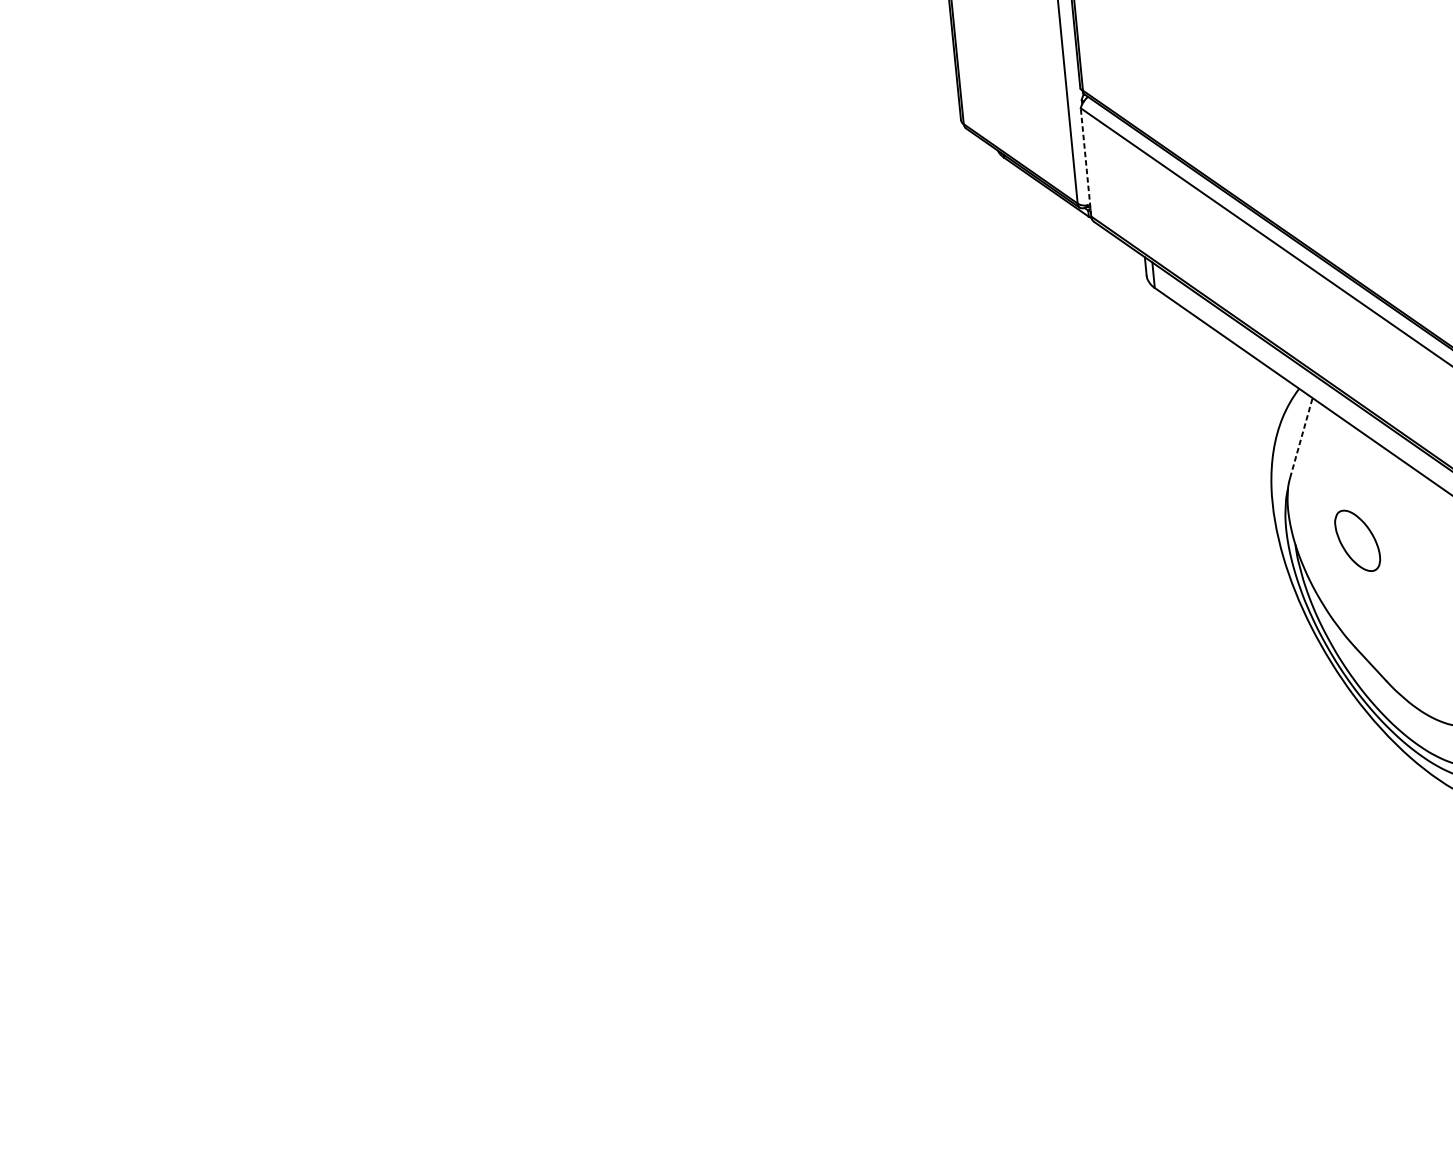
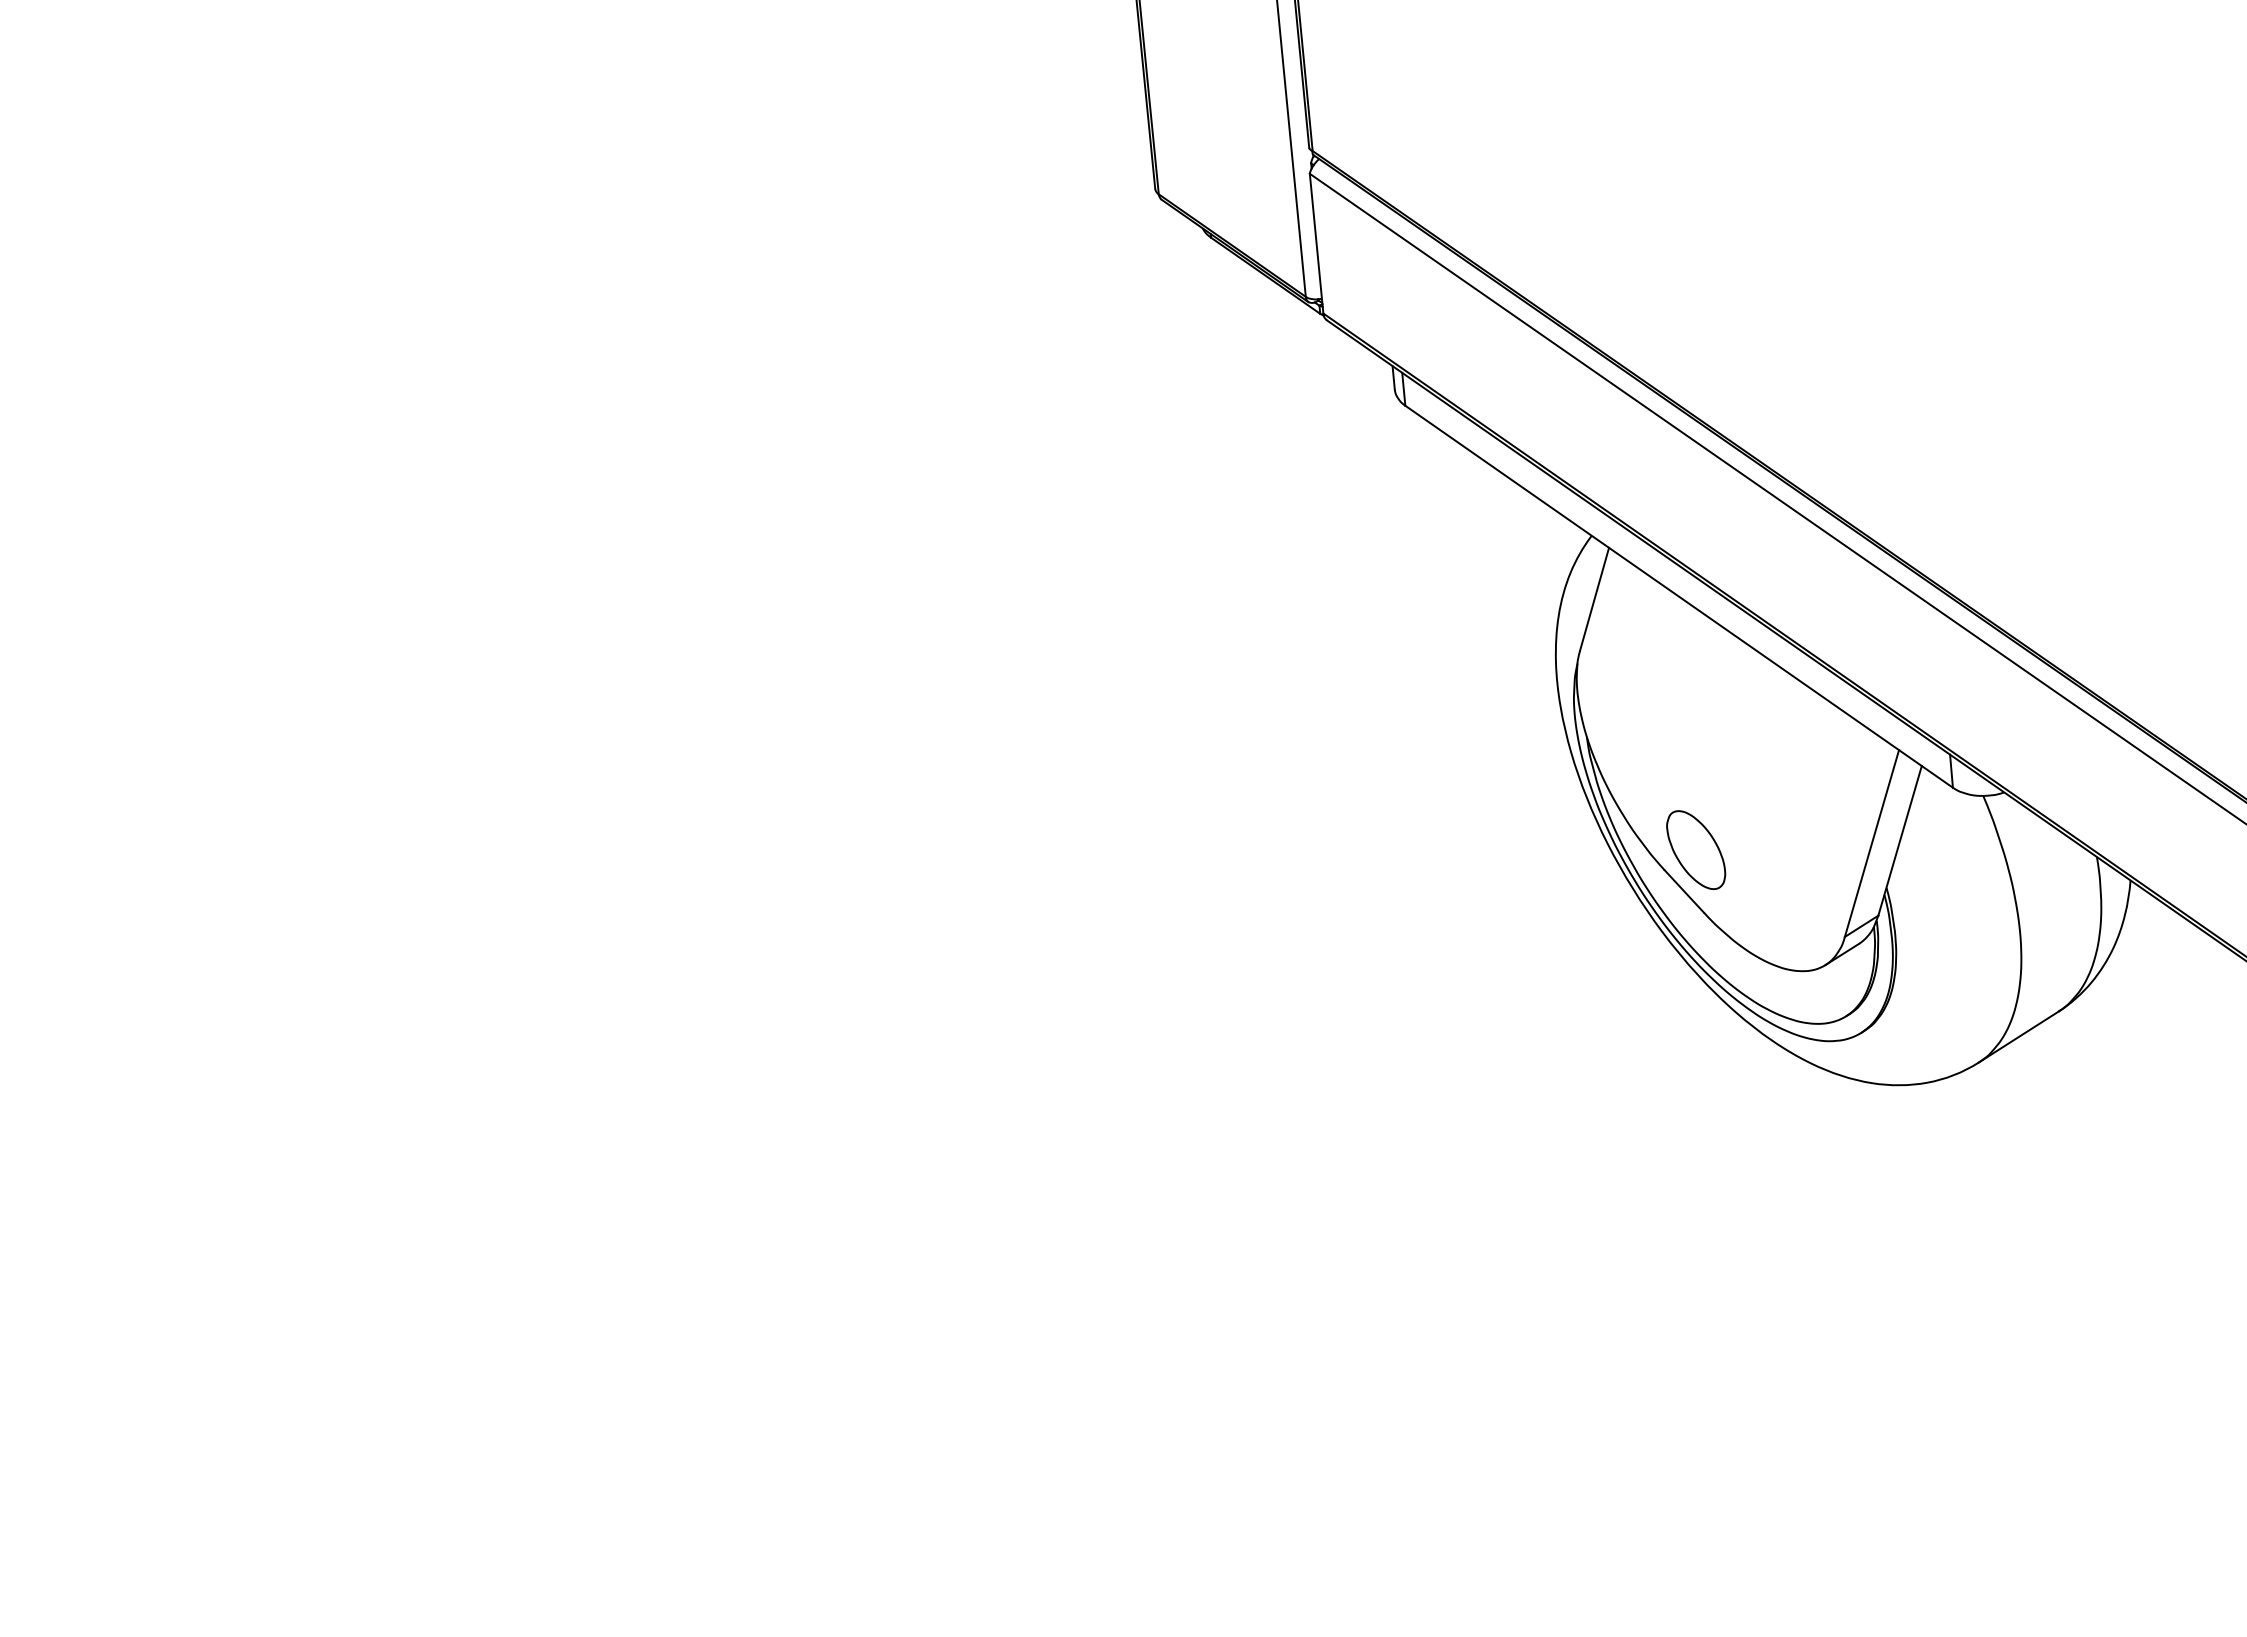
line: (1085, 162) -> (1316, 243), dashed -> solid
line: (1301, 437) -> (1594, 598), dashed -> solid
part: (1357, 540) -> (1696, 849), moved

